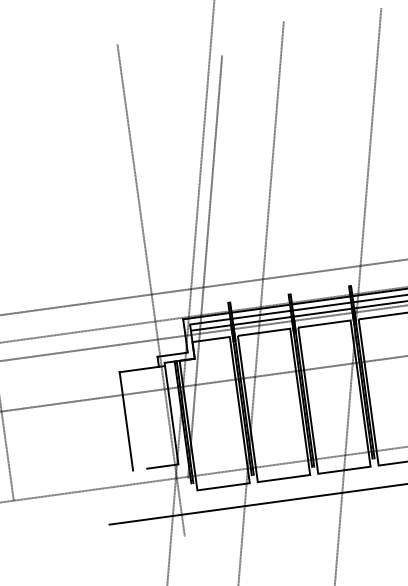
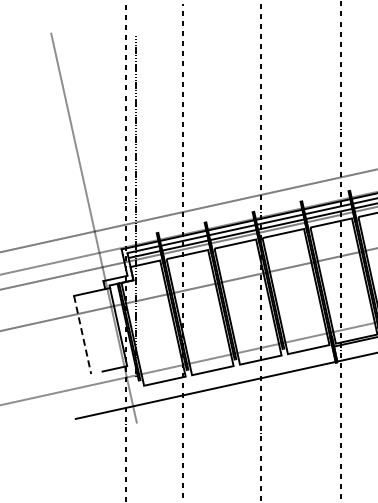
line: (126, 420) -> (82, 334), solid -> dashed

